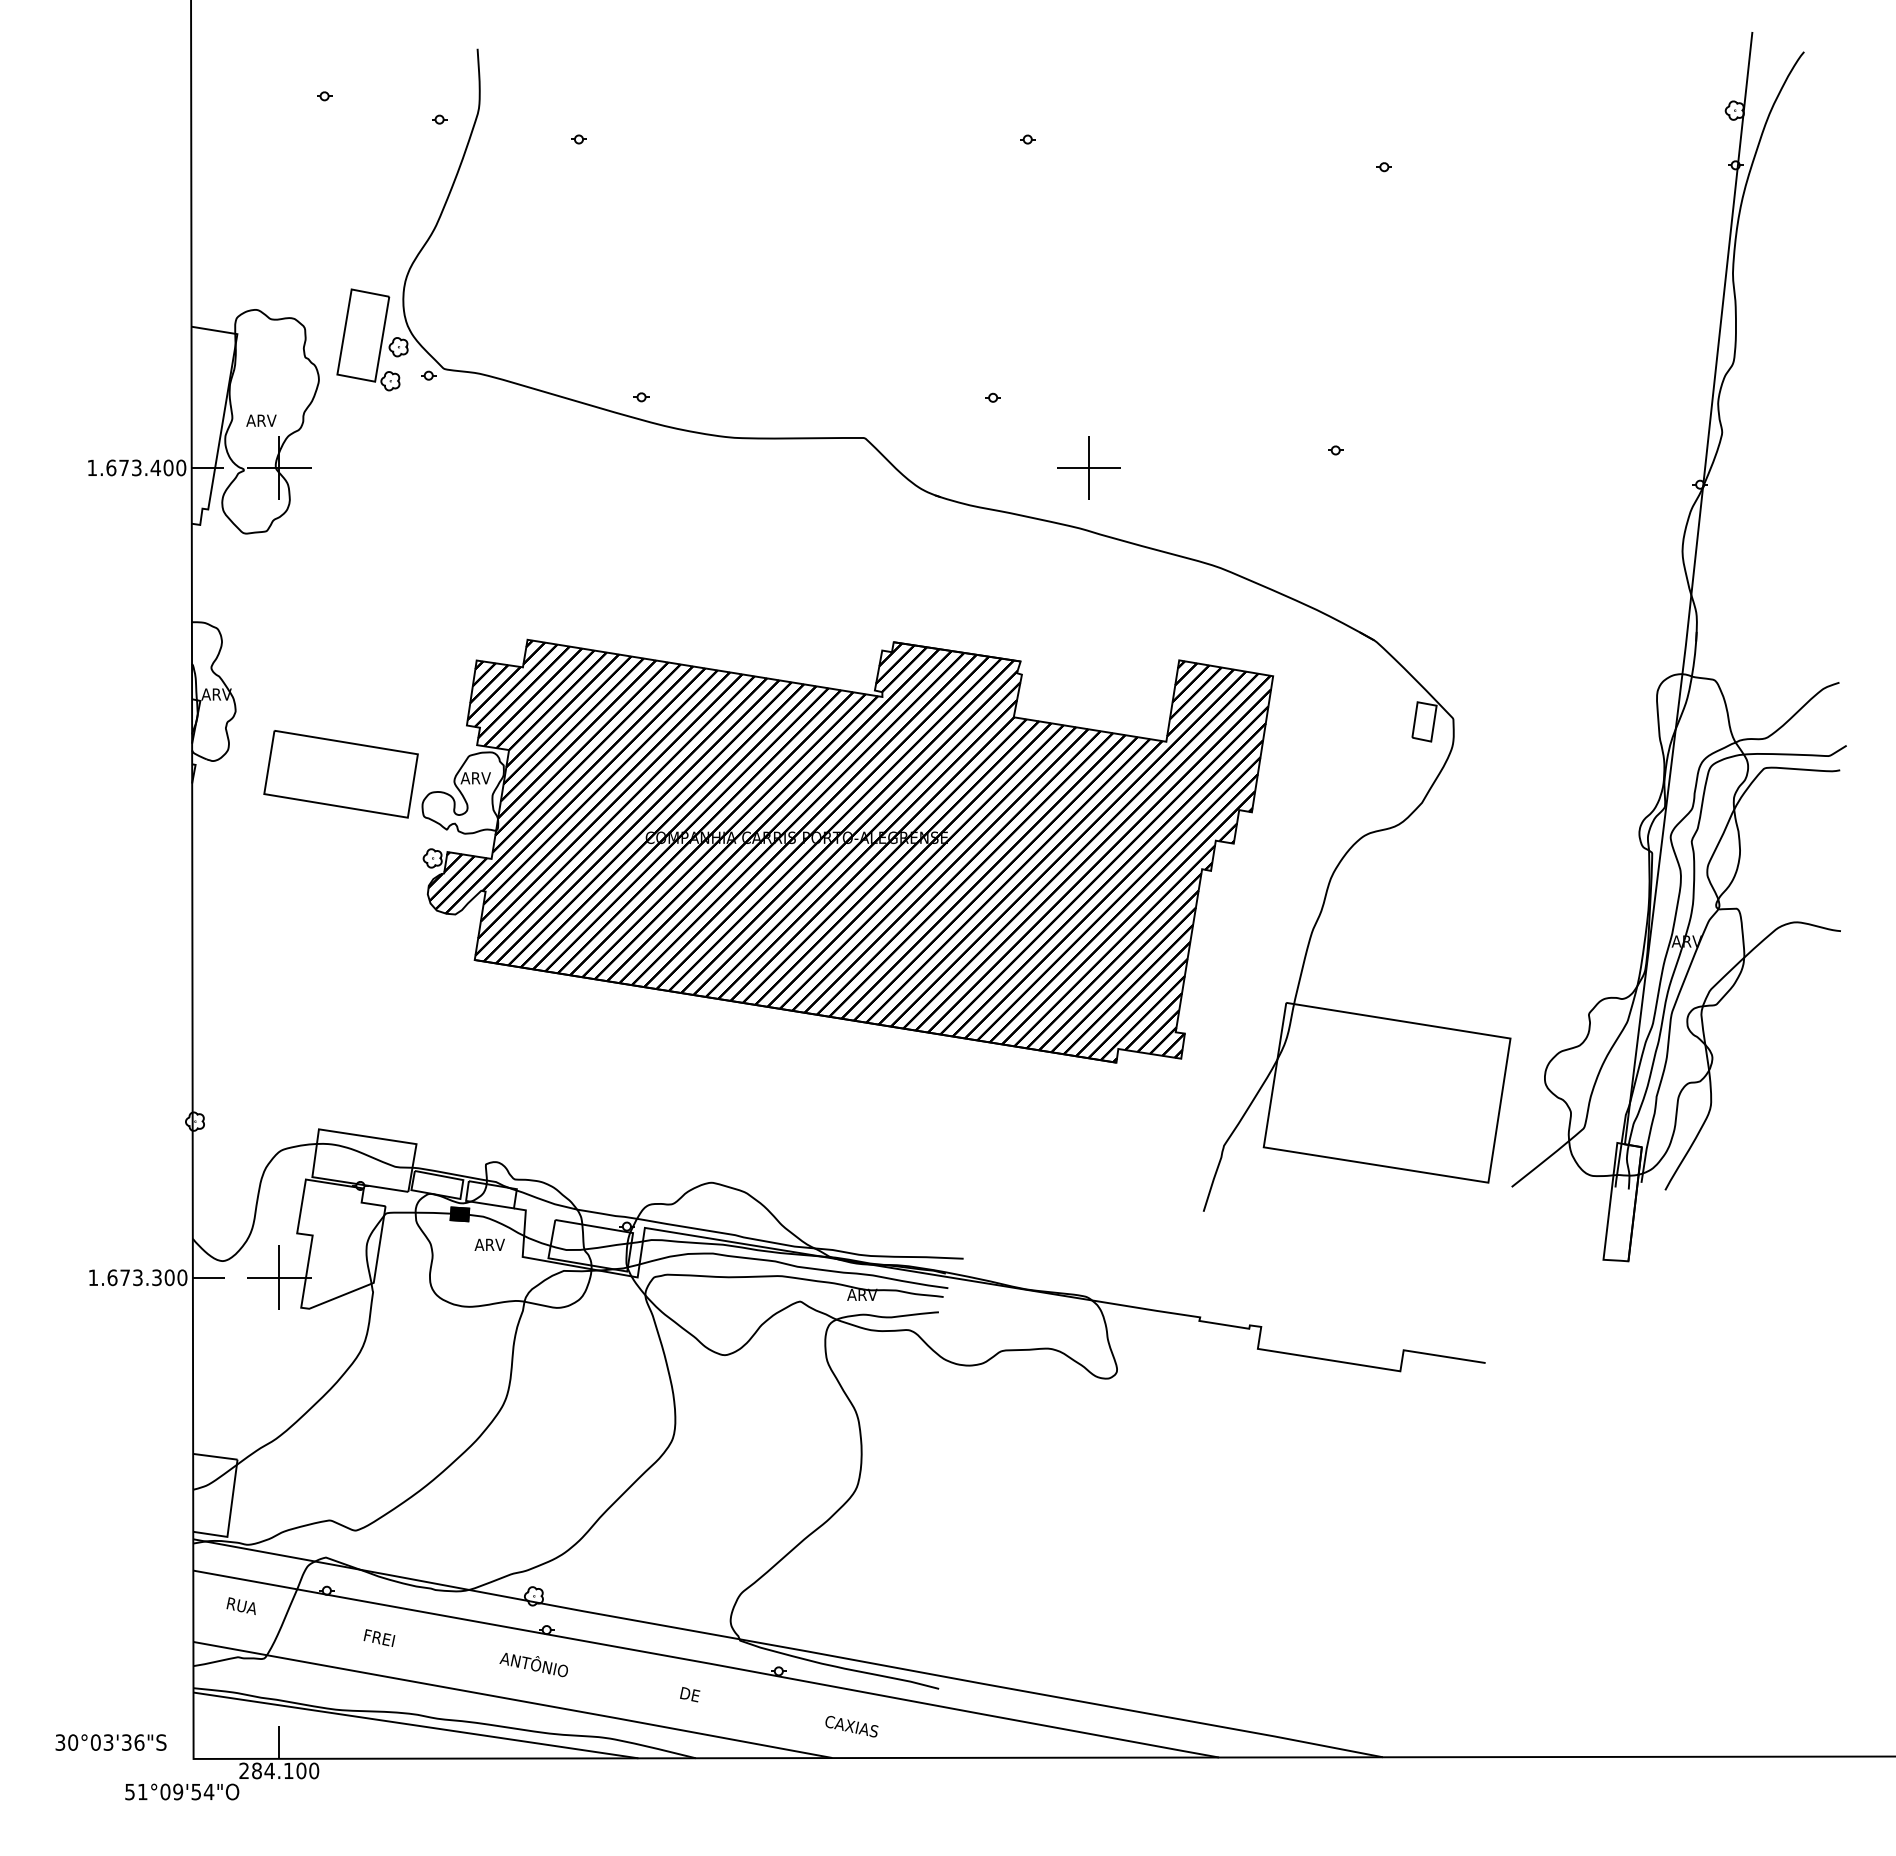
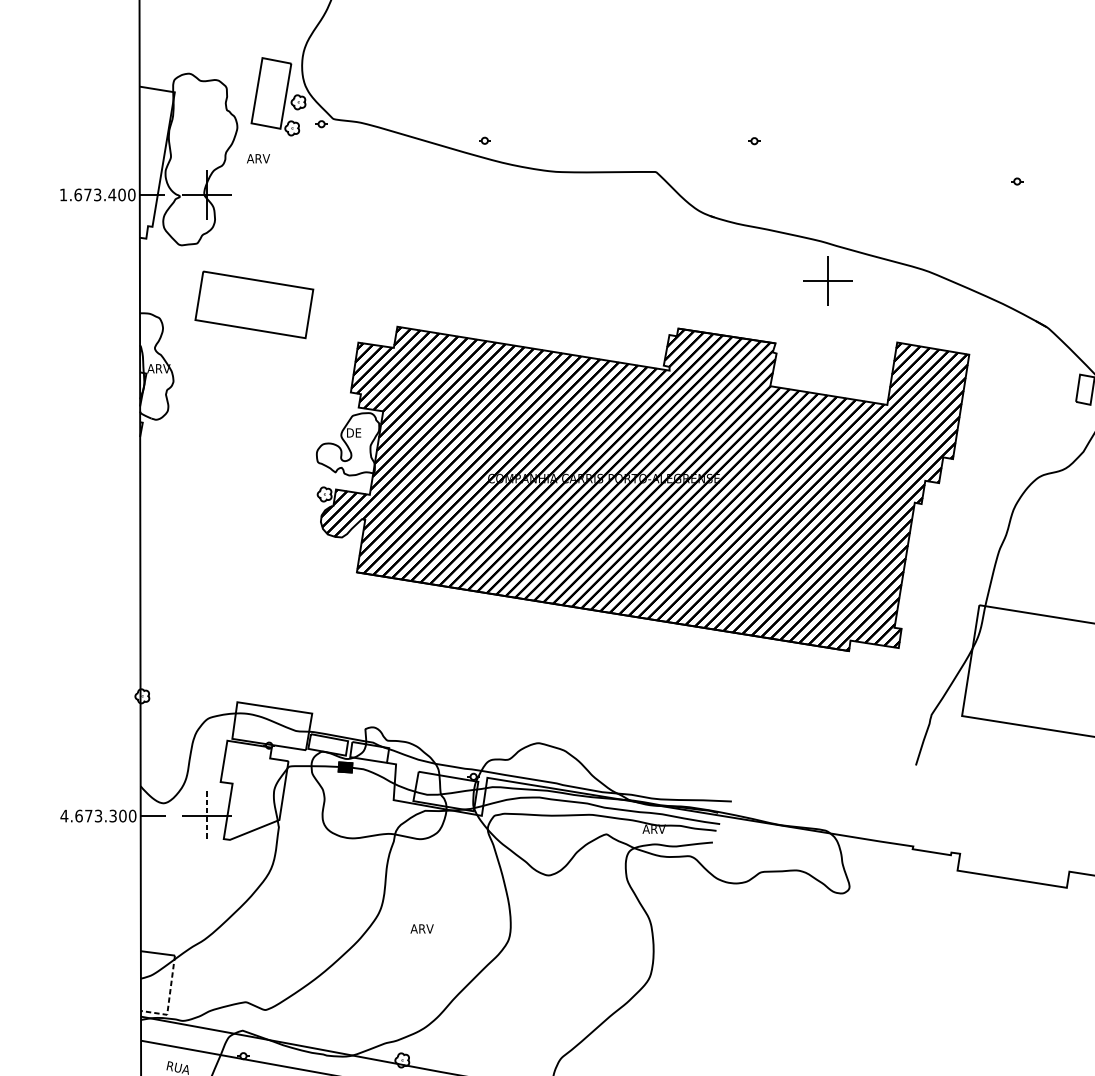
text: (261, 420) -> (258, 158), moved
part: (1088, 467) -> (827, 280), moved
part: (340, 774) -> (253, 305), moved
text: (475, 778) -> (357, 433), ARV -> DE
text: (489, 1244) -> (421, 928), moved
text: (93, 1277) -> (64, 815), 1.673.300 -> 4.673.300
line: (279, 1278) -> (207, 816), solid -> dashed
line: (230, 1516) -> (169, 999), solid -> dashed

